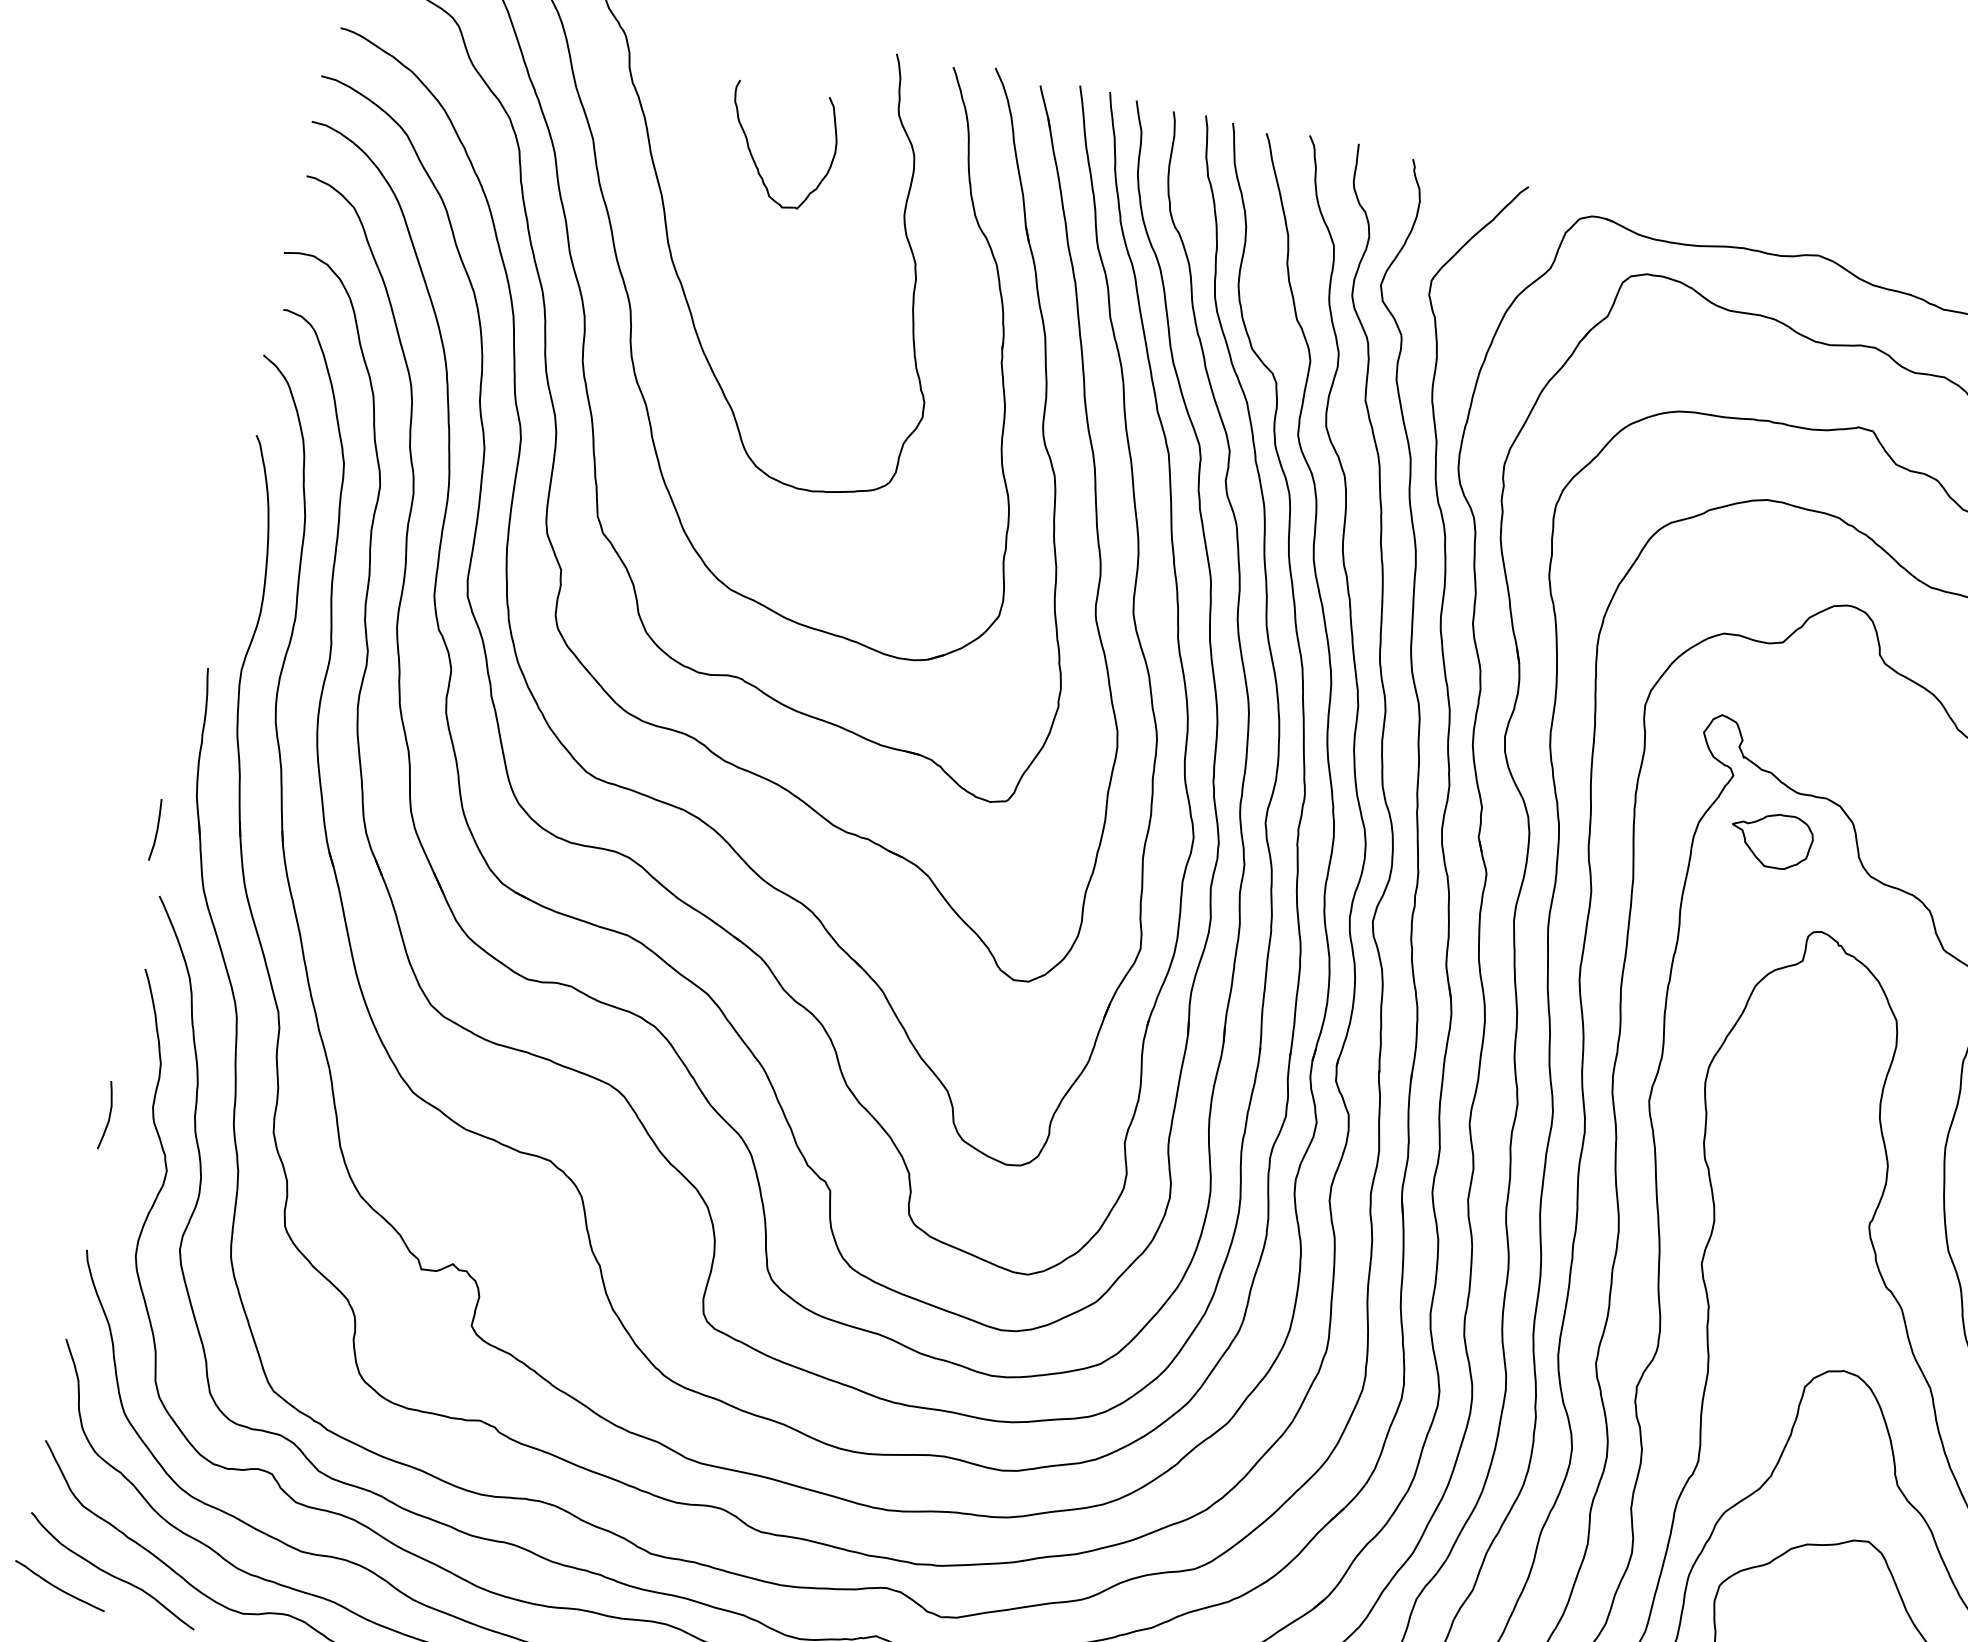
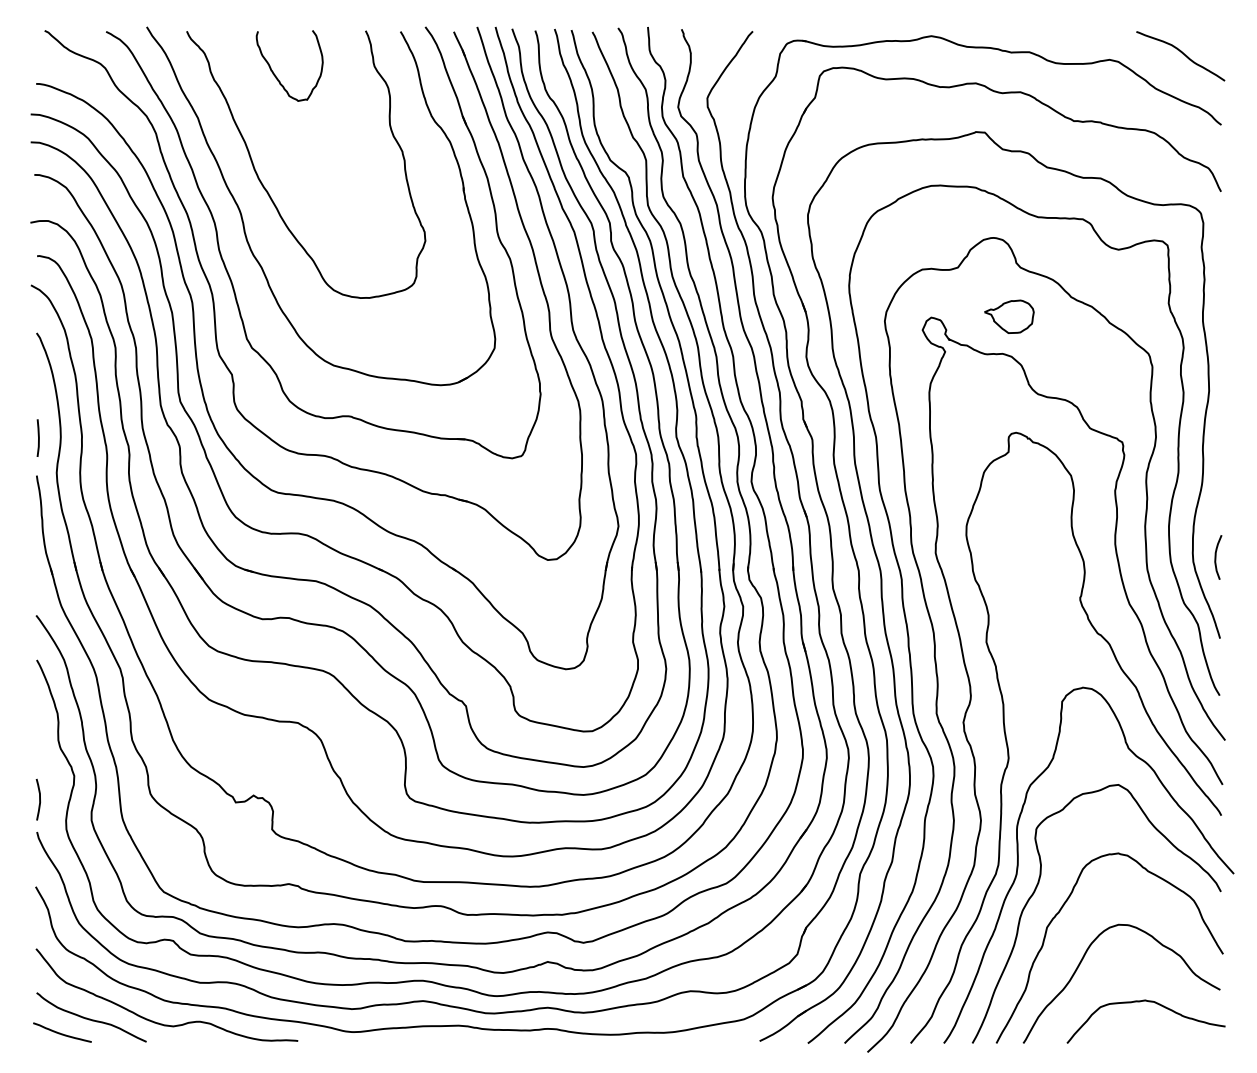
curve: (754, 156) -> (275, 74), moved
line: (156, 829) -> (38, 437), moved
part: (1771, 839) -> (1009, 316), moved
curve: (108, 1115) -> (39, 799), moved

